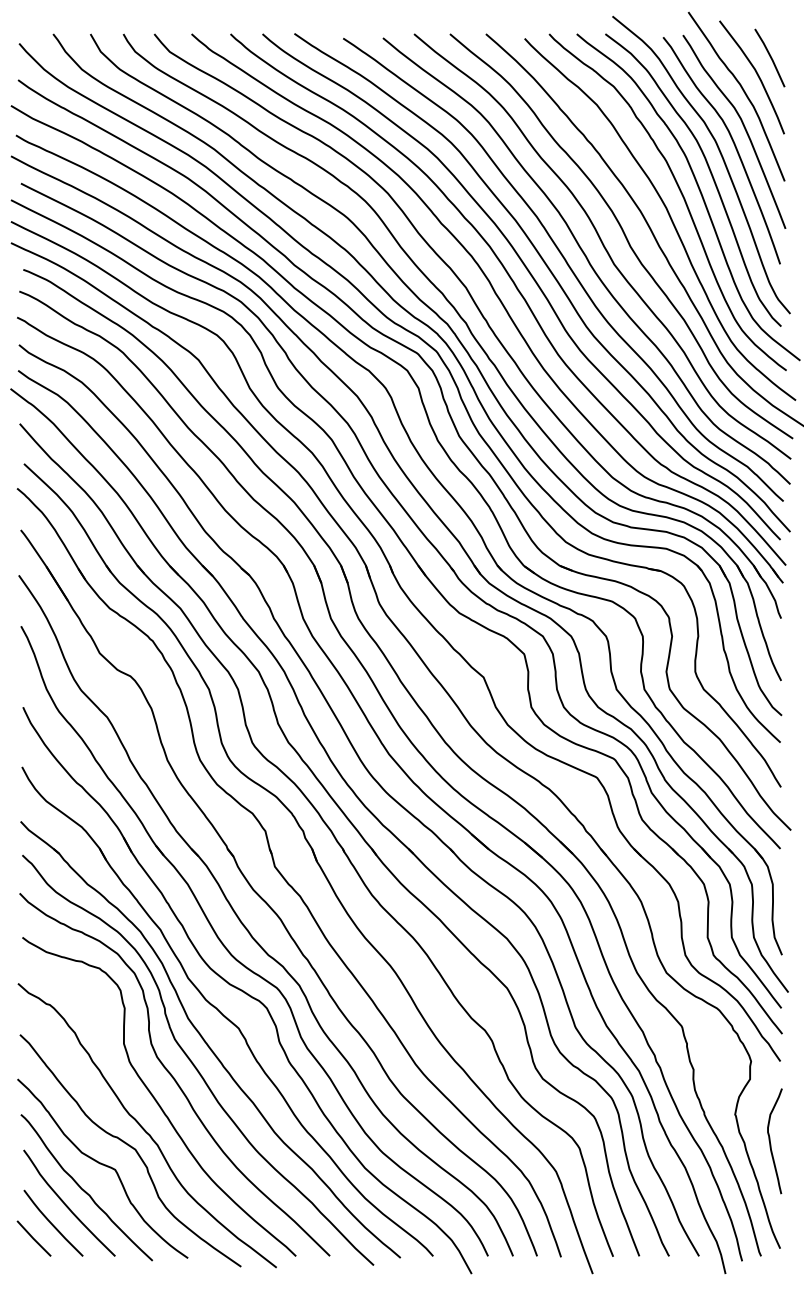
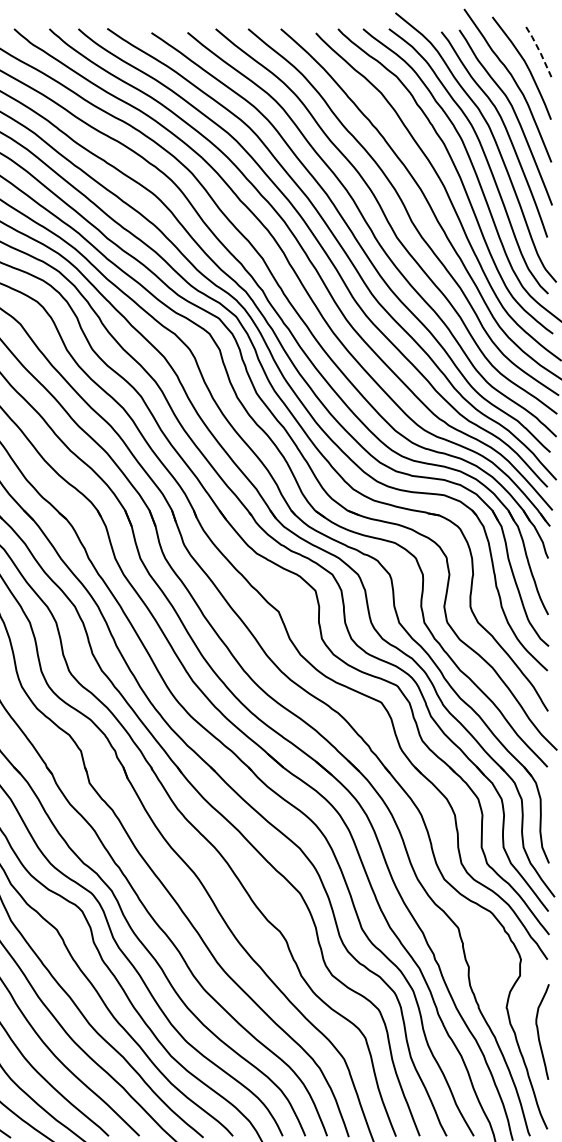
line: (770, 57) -> (538, 50), solid -> dashed

